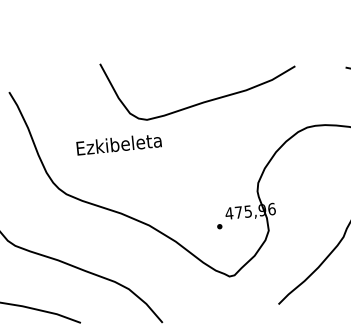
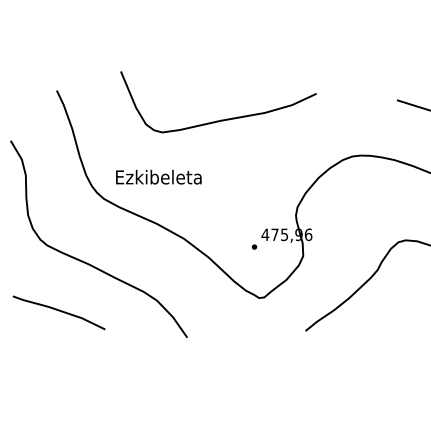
curve: (204, 101) -> (221, 119), moved
text: (118, 143) -> (158, 176), moved

